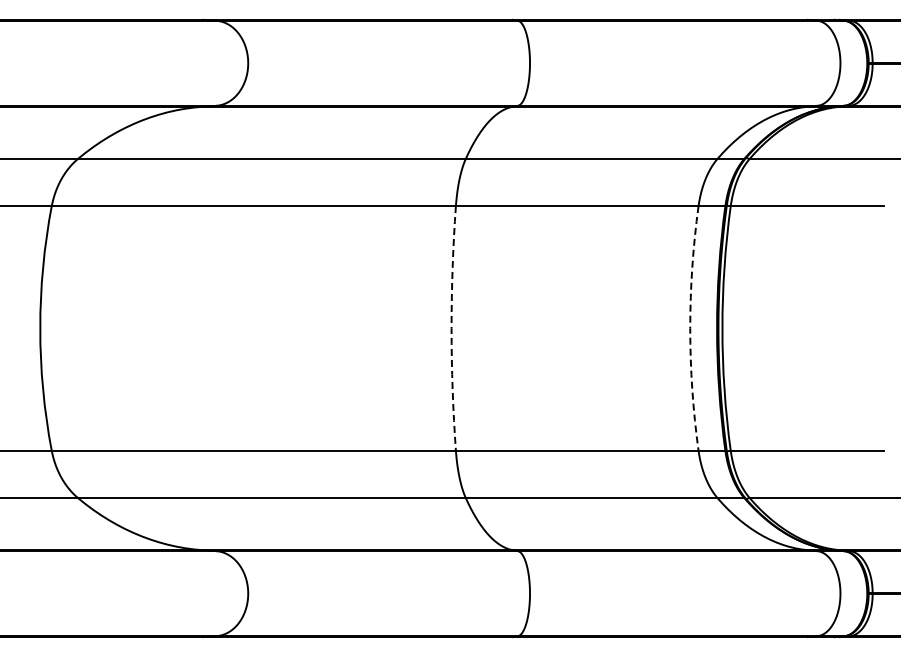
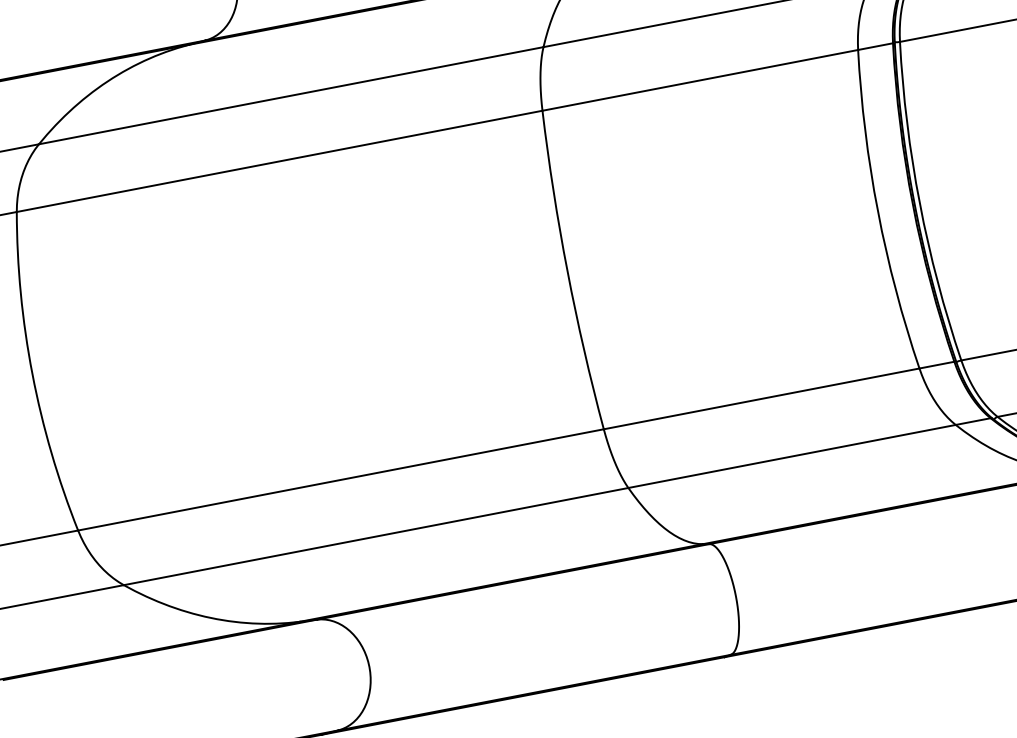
arc: (451, 328) -> (567, 271), dashed -> solid
arc: (690, 328) -> (878, 211), dashed -> solid

